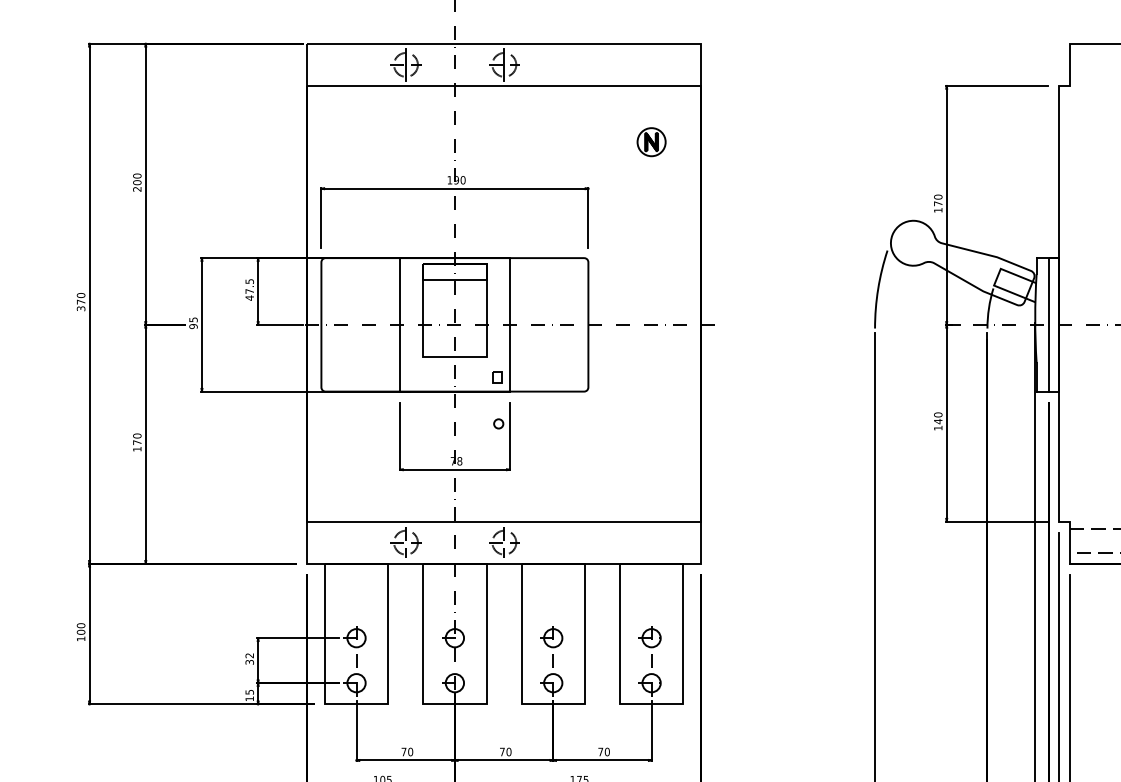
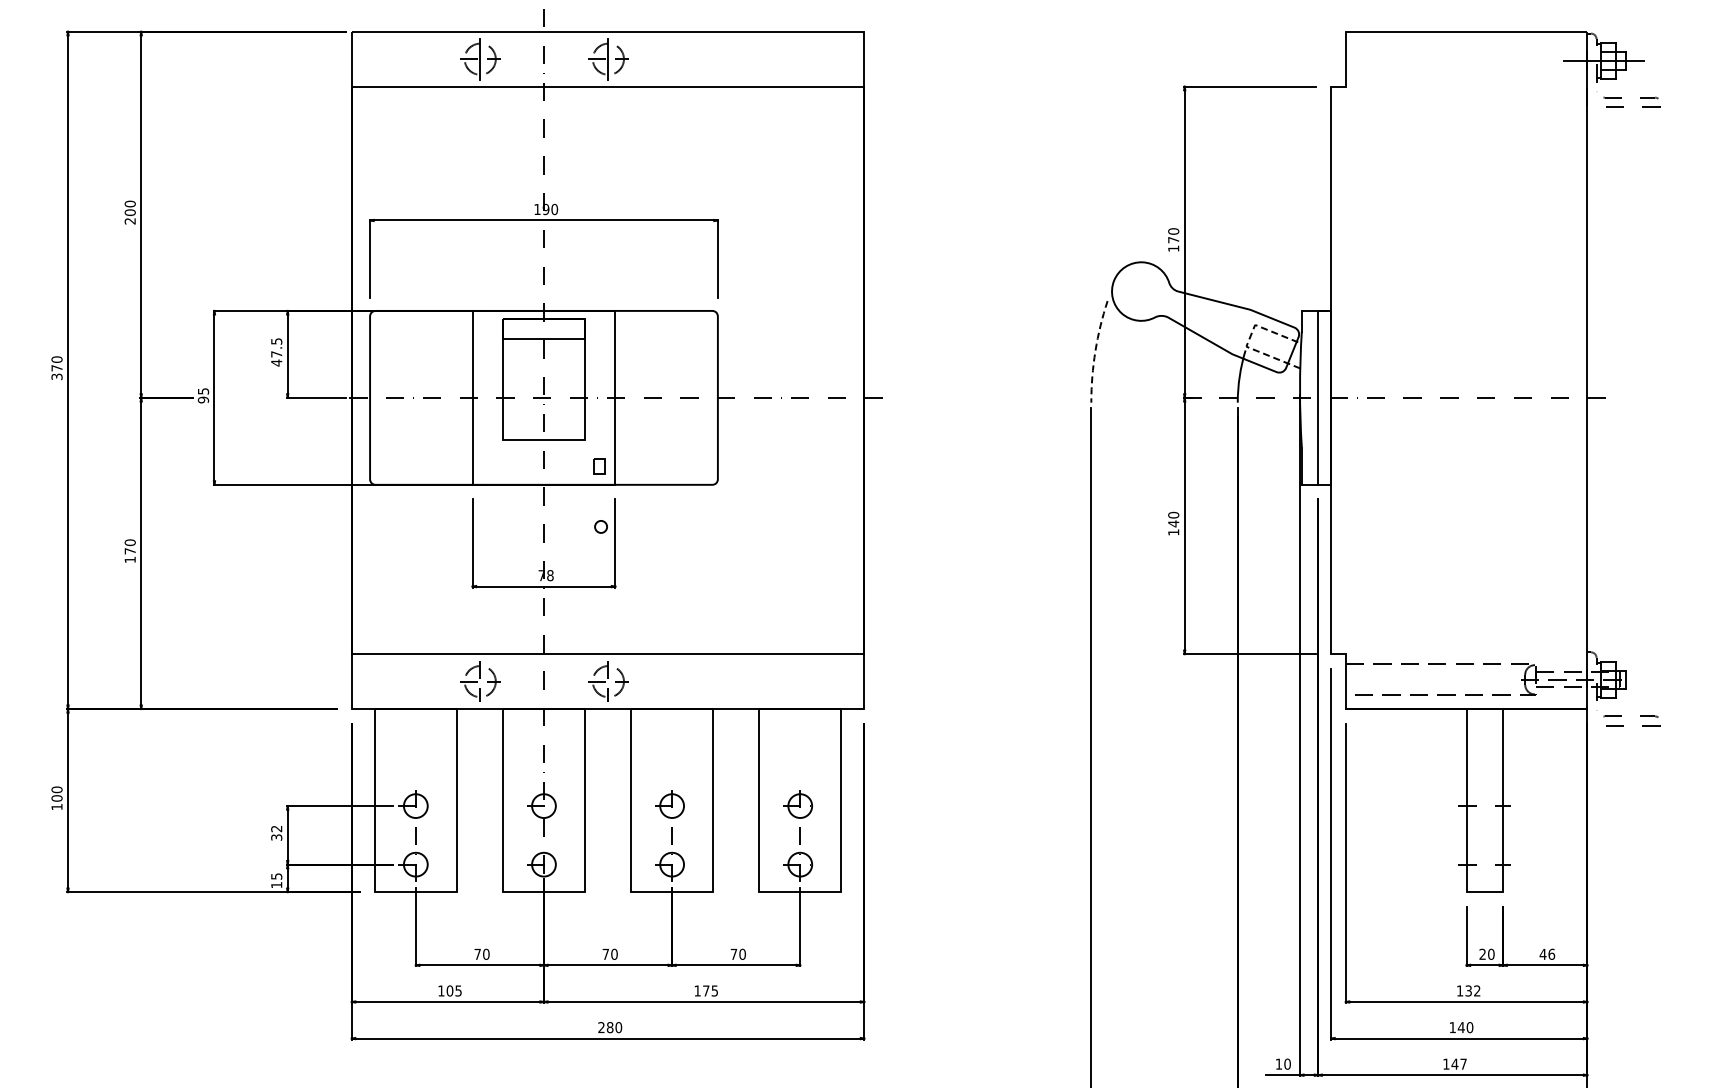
part: (651, 141) -> (800, 159), removed
line: (996, 280) -> (1249, 339), solid -> dashed
arc: (878, 289) -> (1095, 351), solid -> dashed

